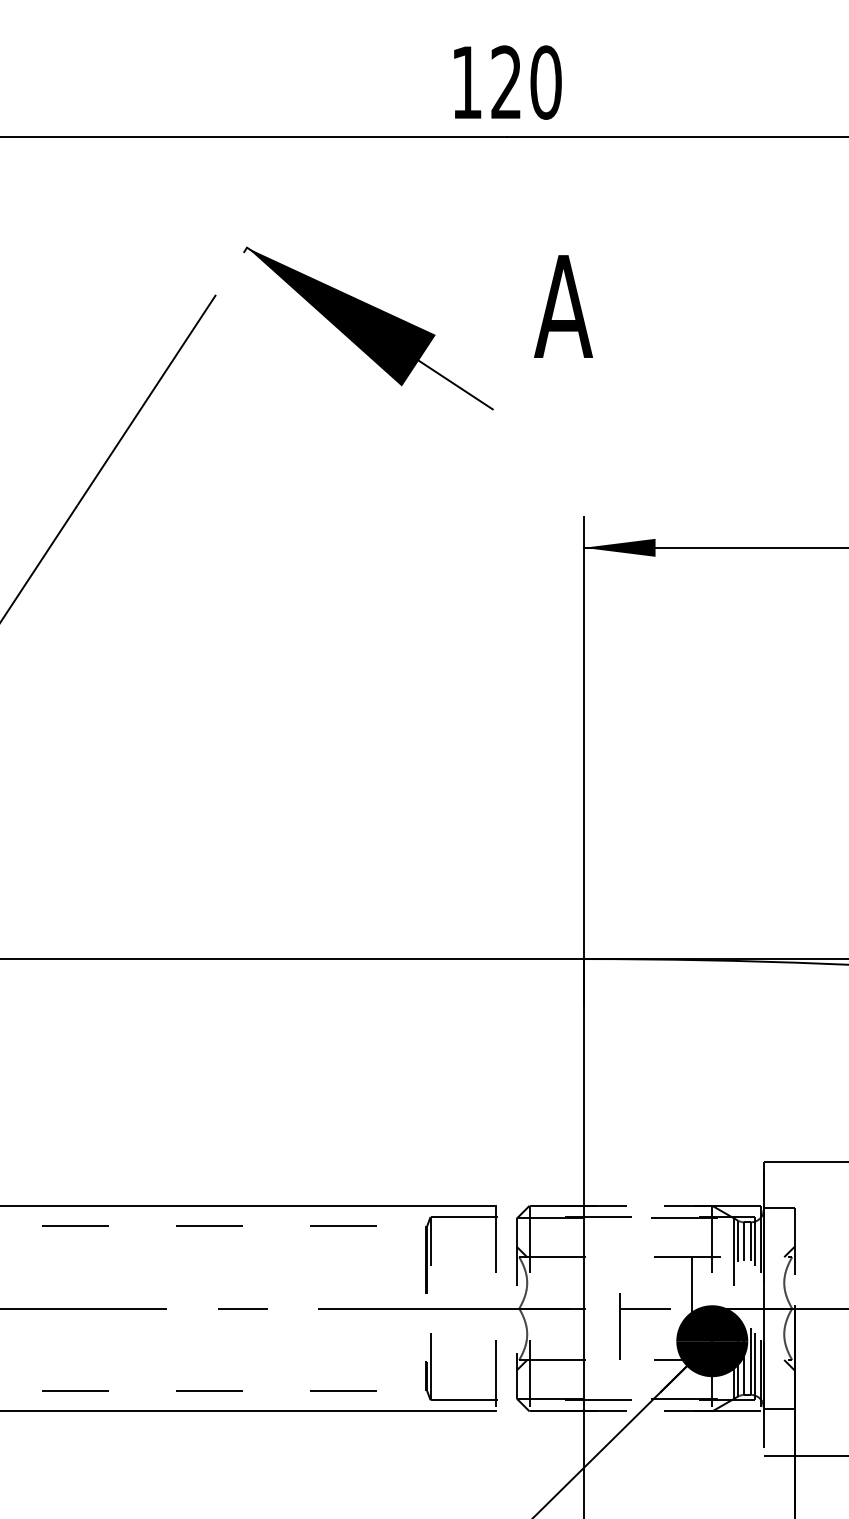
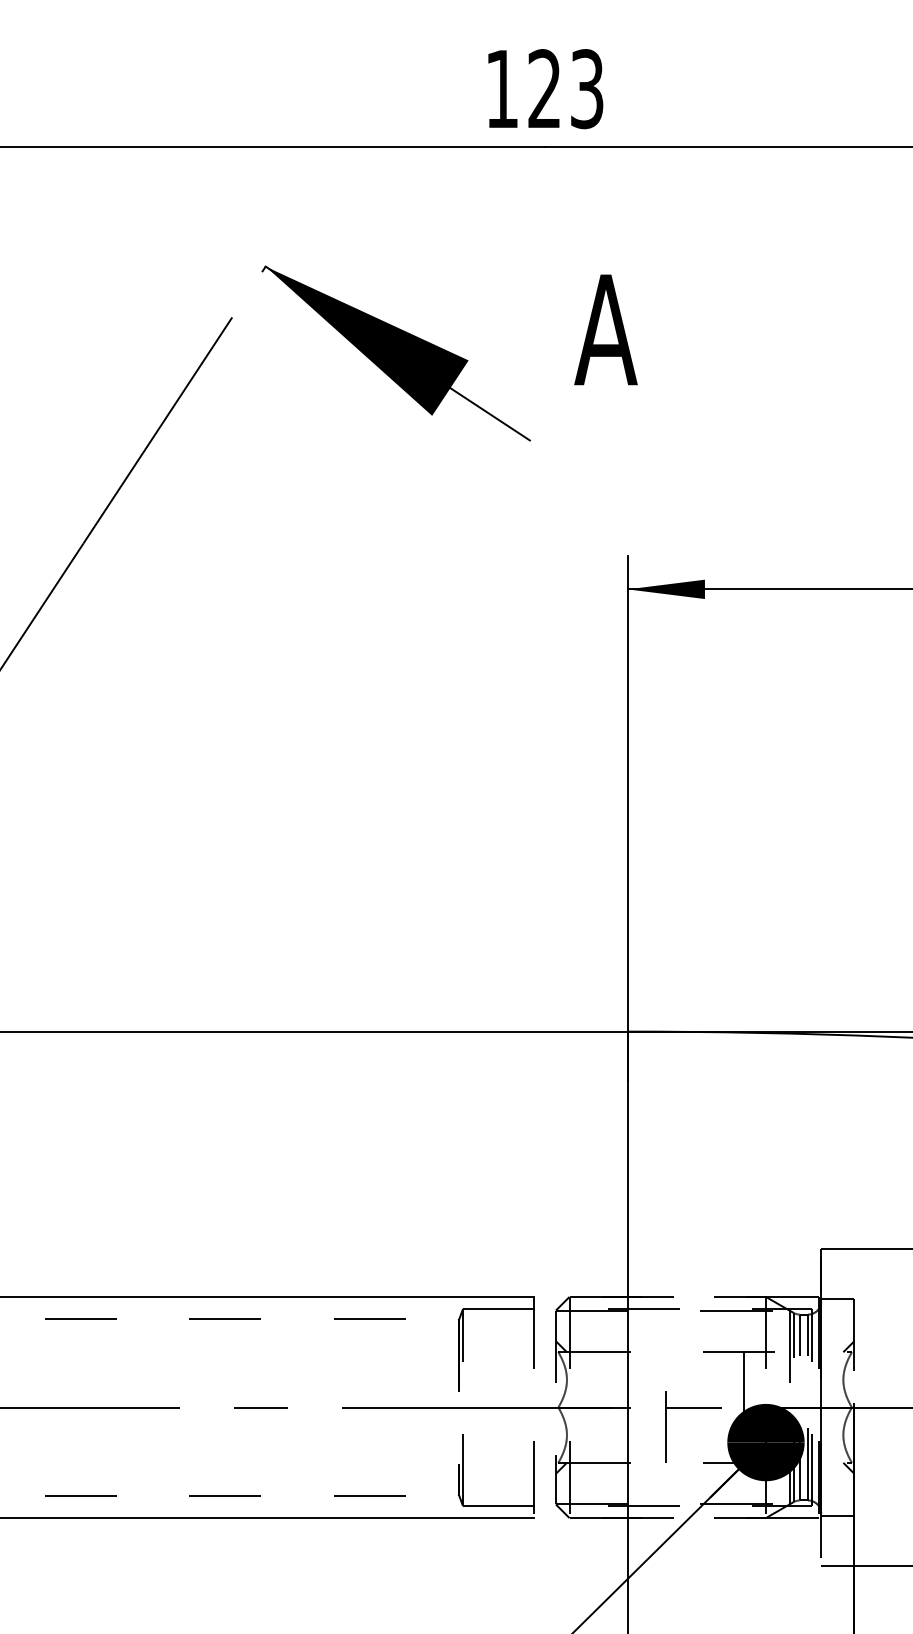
text: (546, 82) -> (587, 89), 120 -> 123

